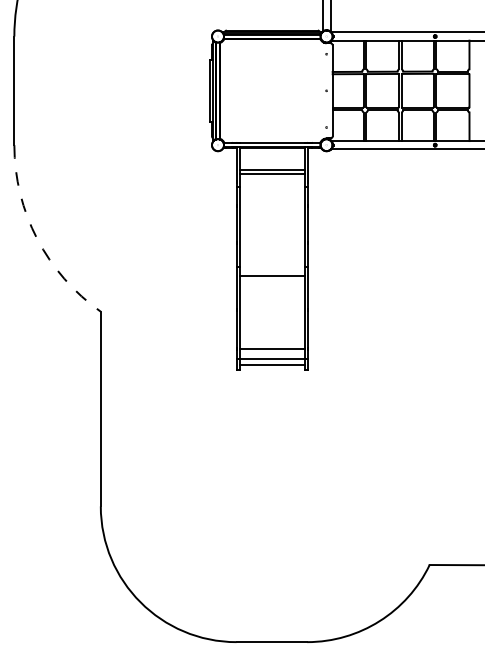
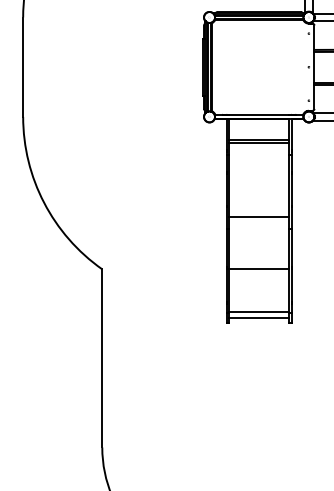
arc: (37, 239) -> (44, 203), dashed -> solid
line: (272, 275) -> (259, 216), moved
line: (272, 348) -> (259, 269), moved

